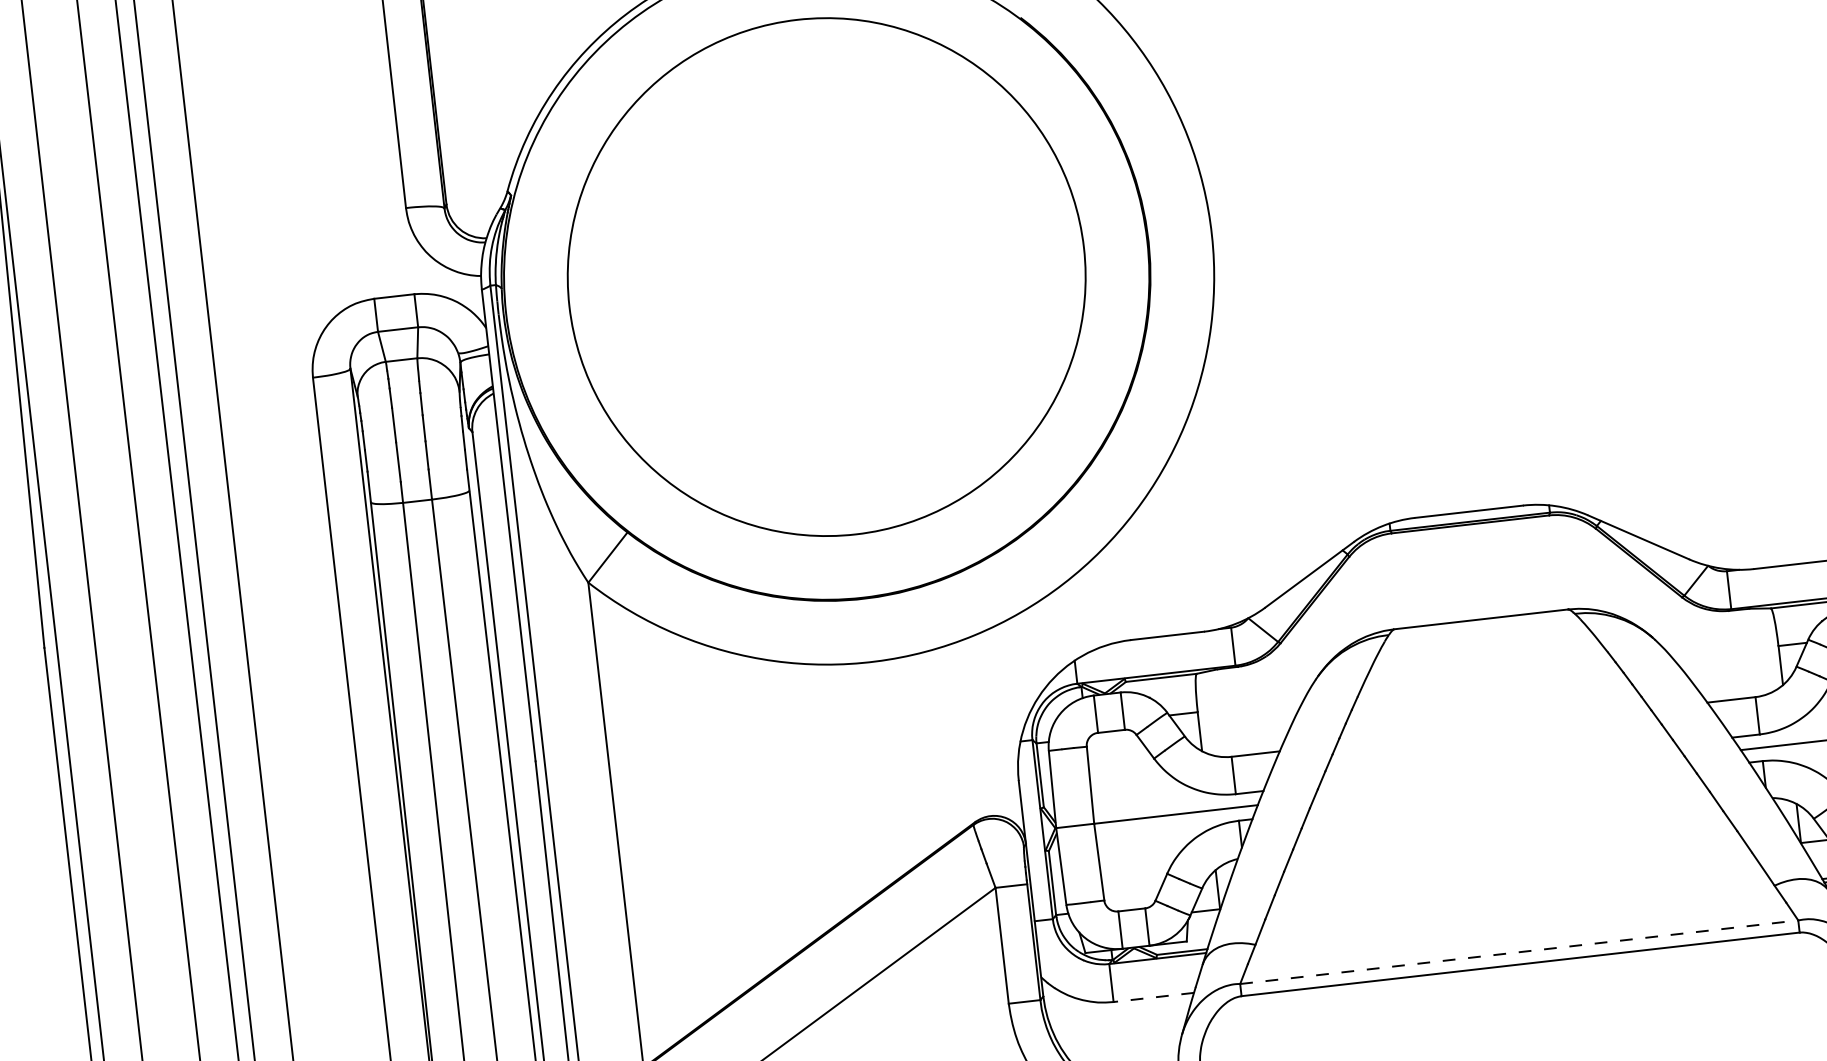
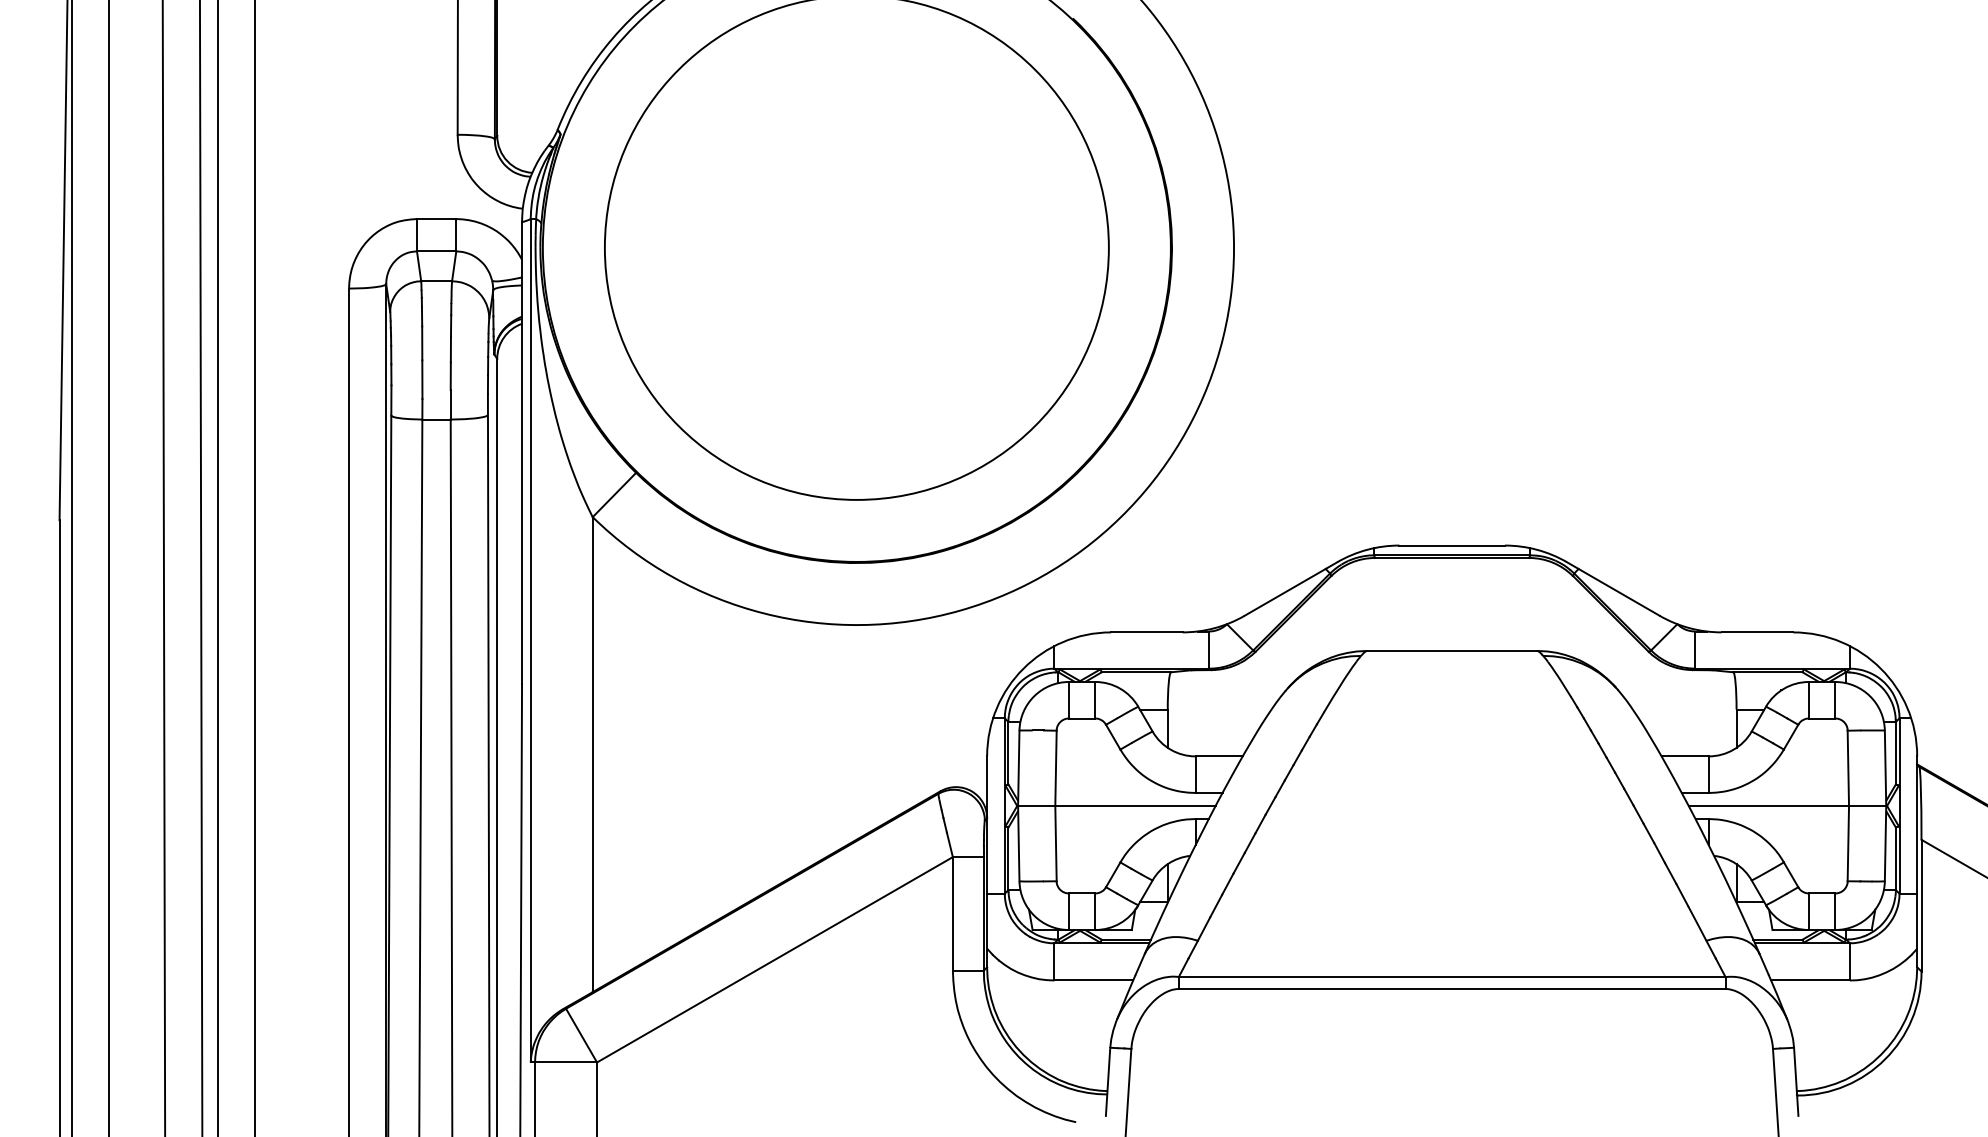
line: (1519, 952) -> (1452, 977), dashed -> solid
line: (1153, 997) -> (1093, 980), dashed -> solid

